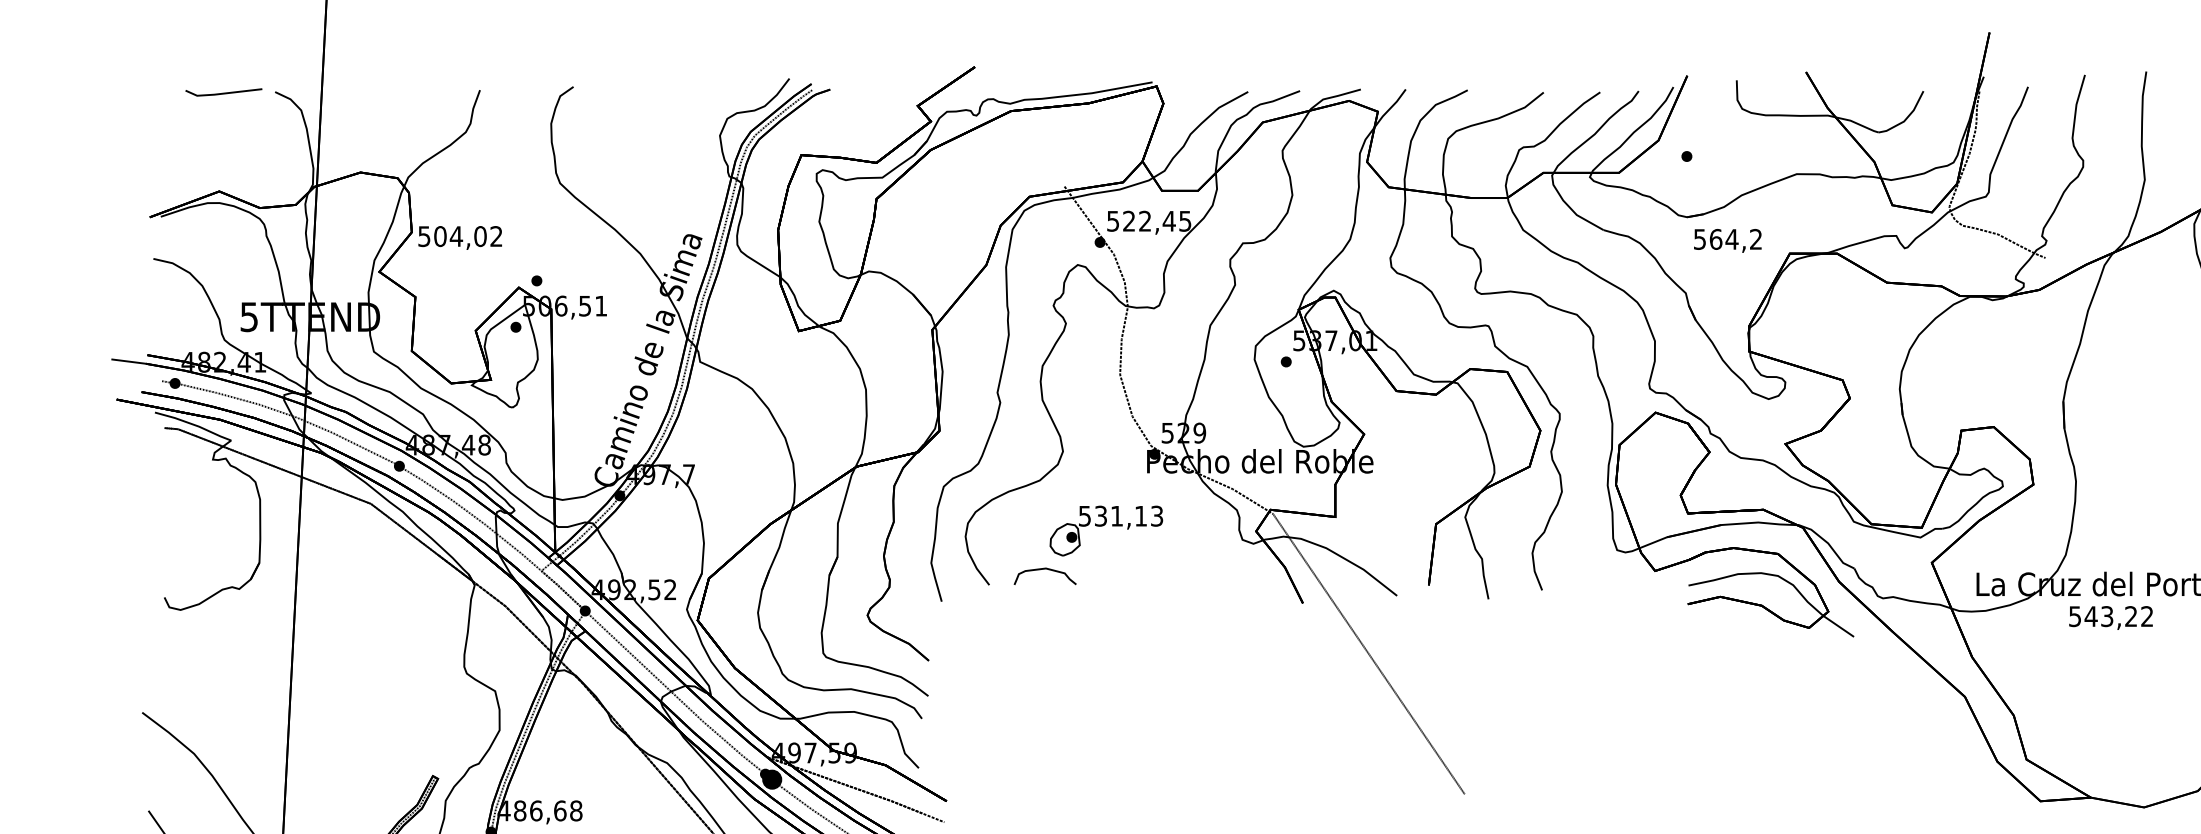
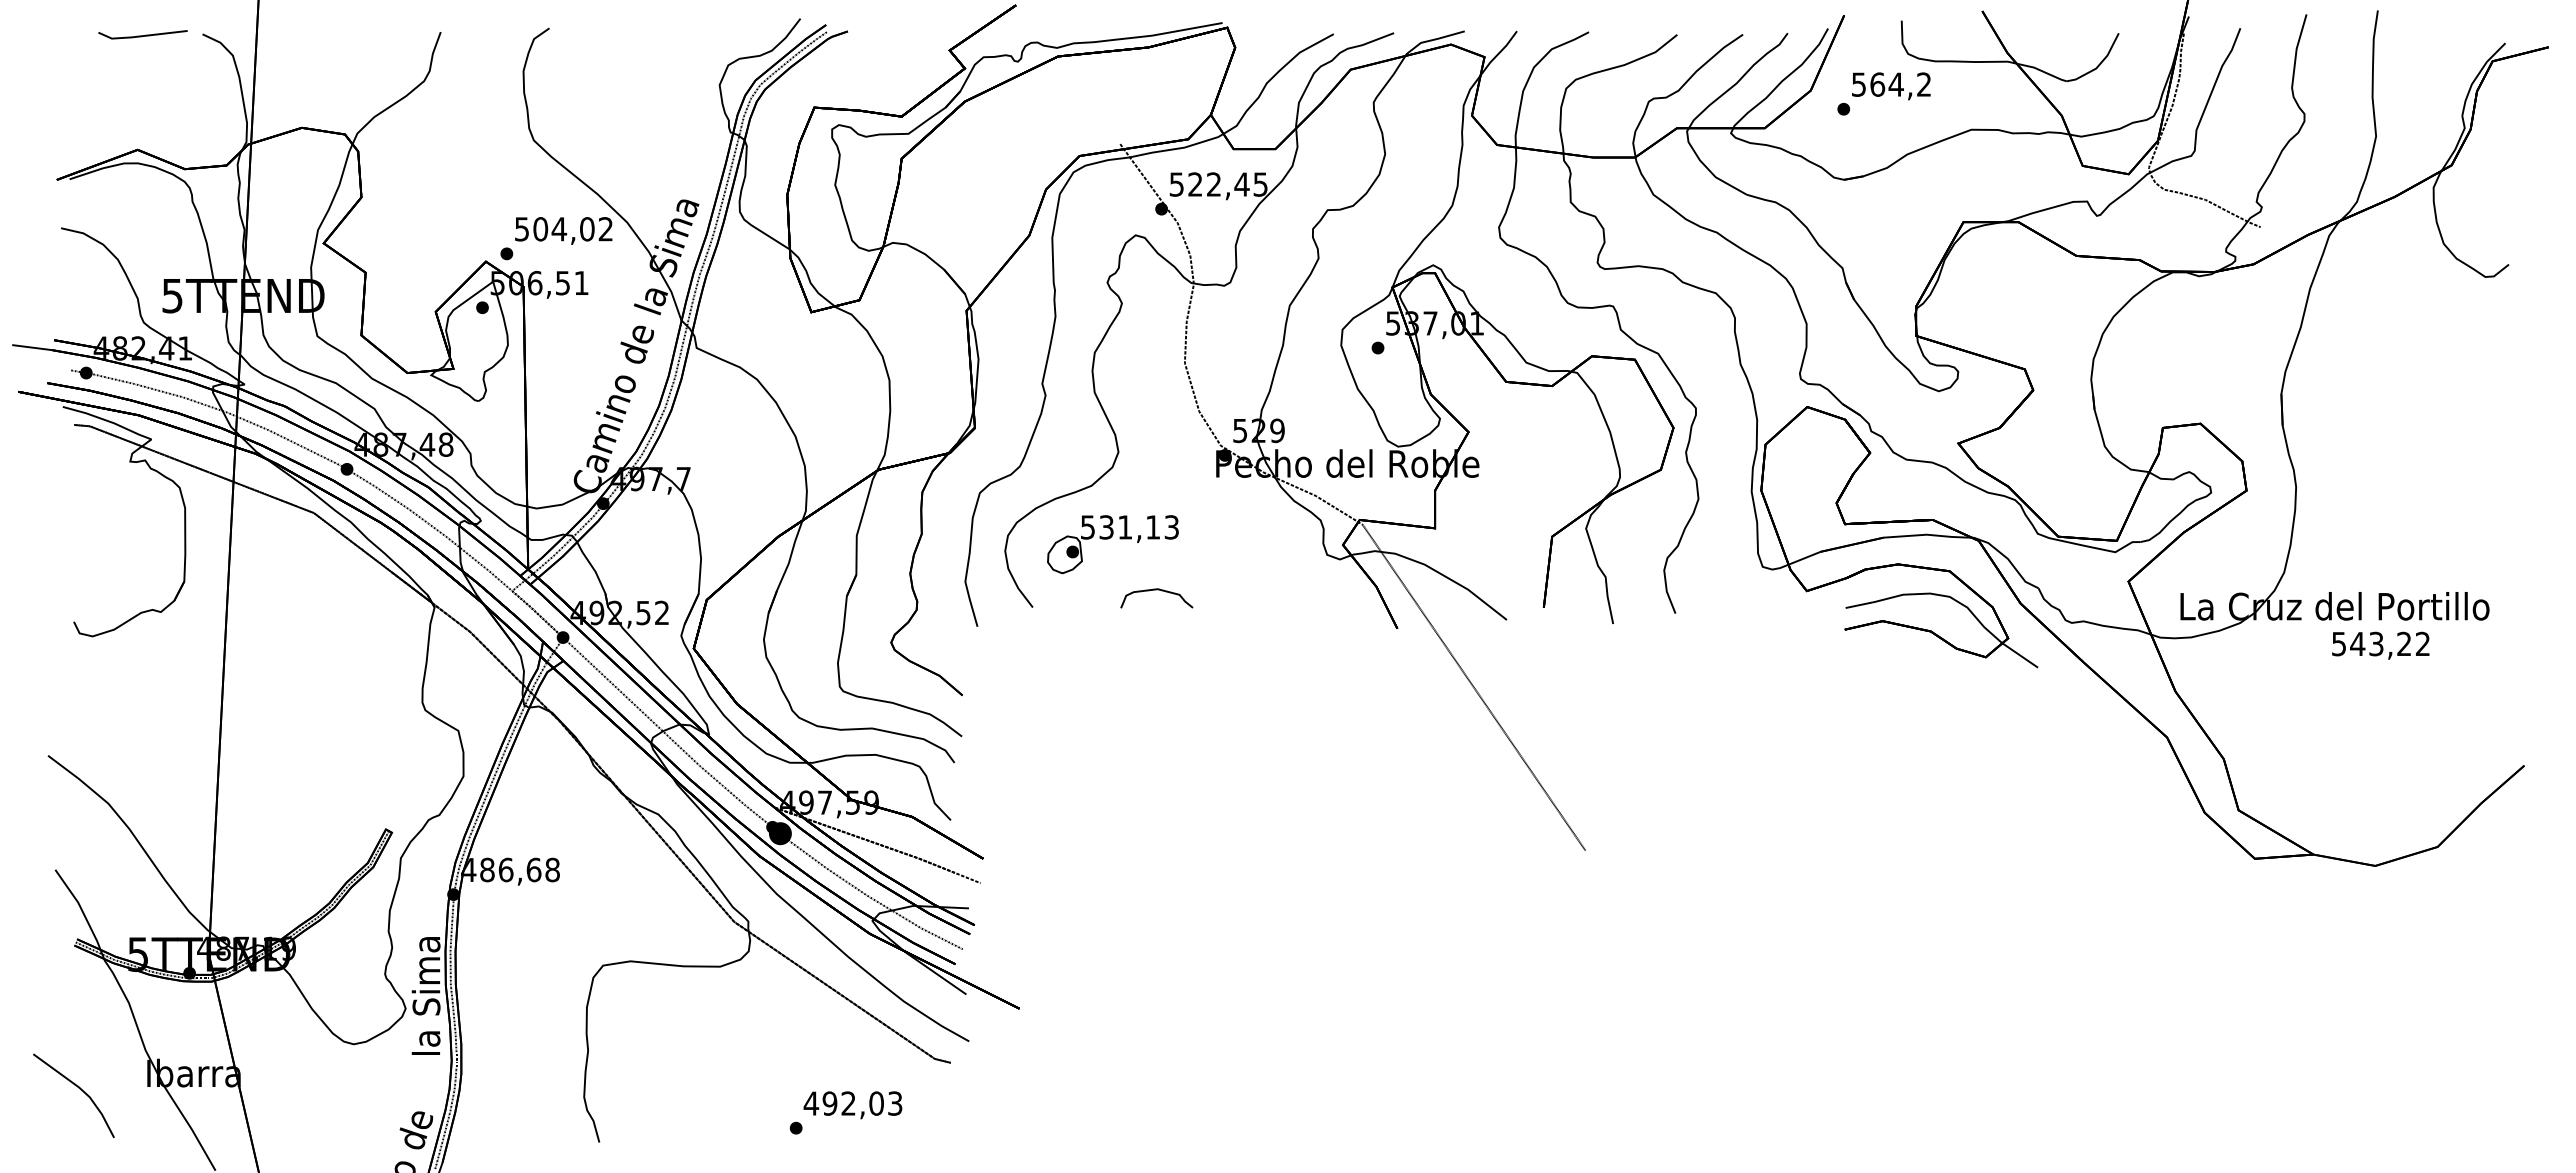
text: (460, 237) -> (563, 230), moved
text: (1727, 241) -> (1891, 86), moved
part: (1104, 525) -> (1110, 538), moved
curve: (1044, 569) -> (1156, 590), moved
text: (2110, 617) -> (2380, 645), moved

